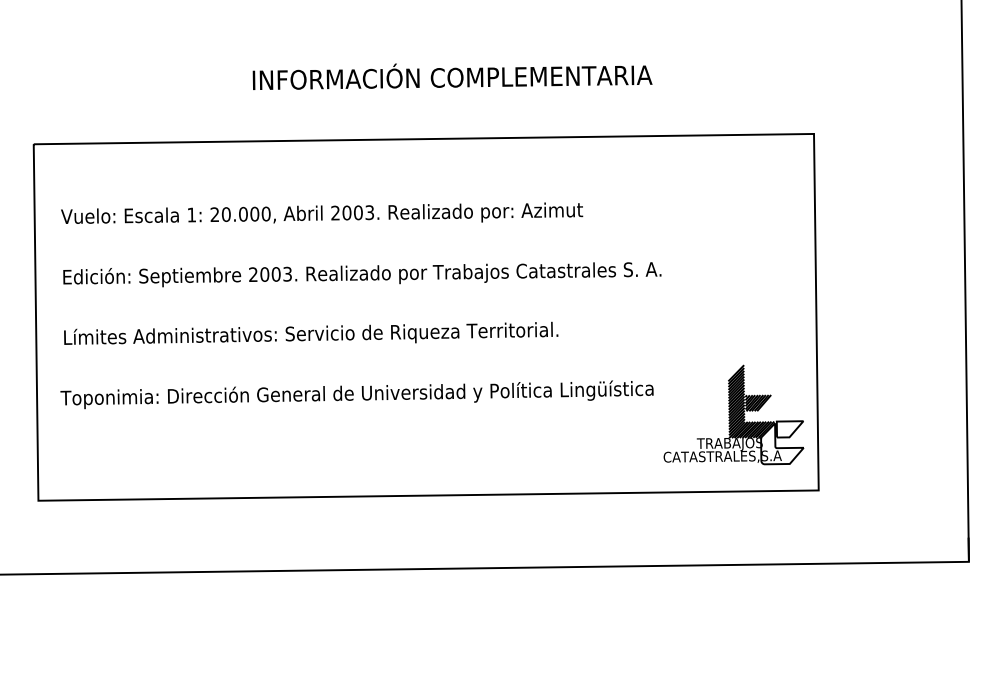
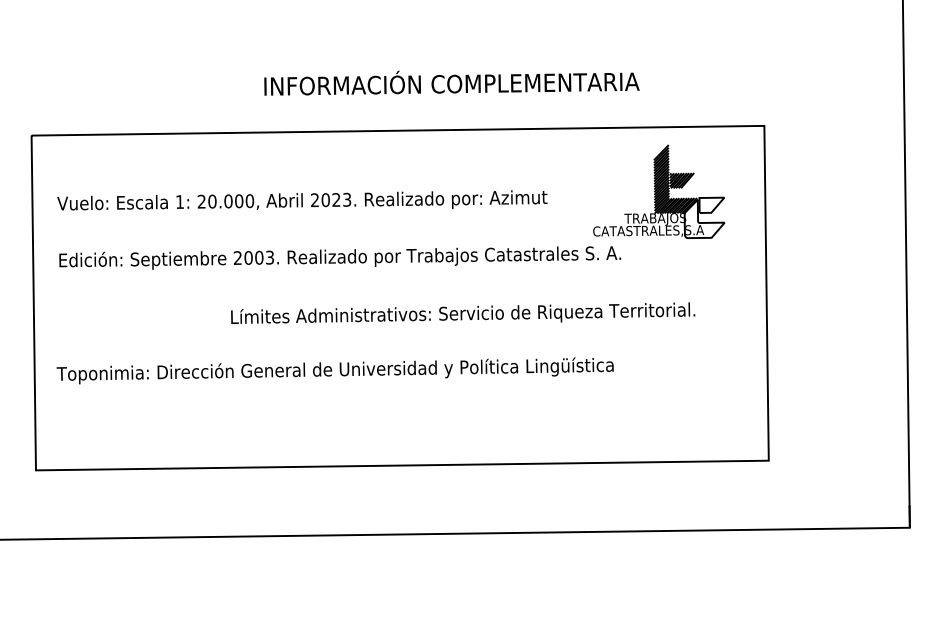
text: (452, 76) -> (451, 82), moved
text: (358, 212) -> (336, 199), 2003. -> 2023.
text: (311, 332) -> (463, 312), moved
part: (734, 414) -> (659, 191), moved

